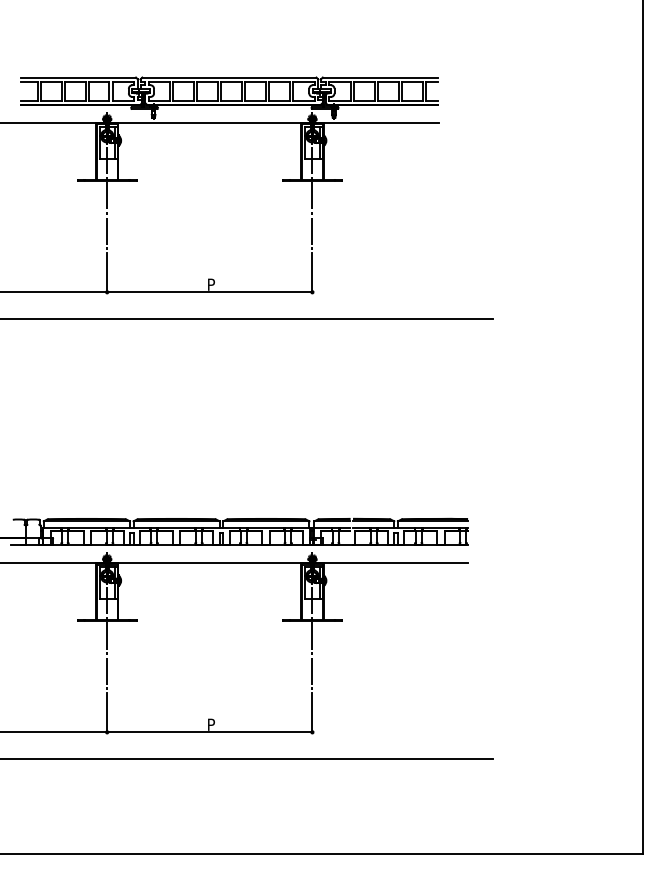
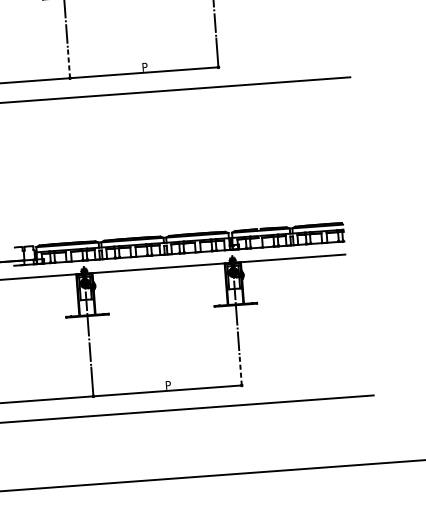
line: (107, 273) -> (69, 64), solid -> dashed
line: (312, 713) -> (240, 371), solid -> dashed

